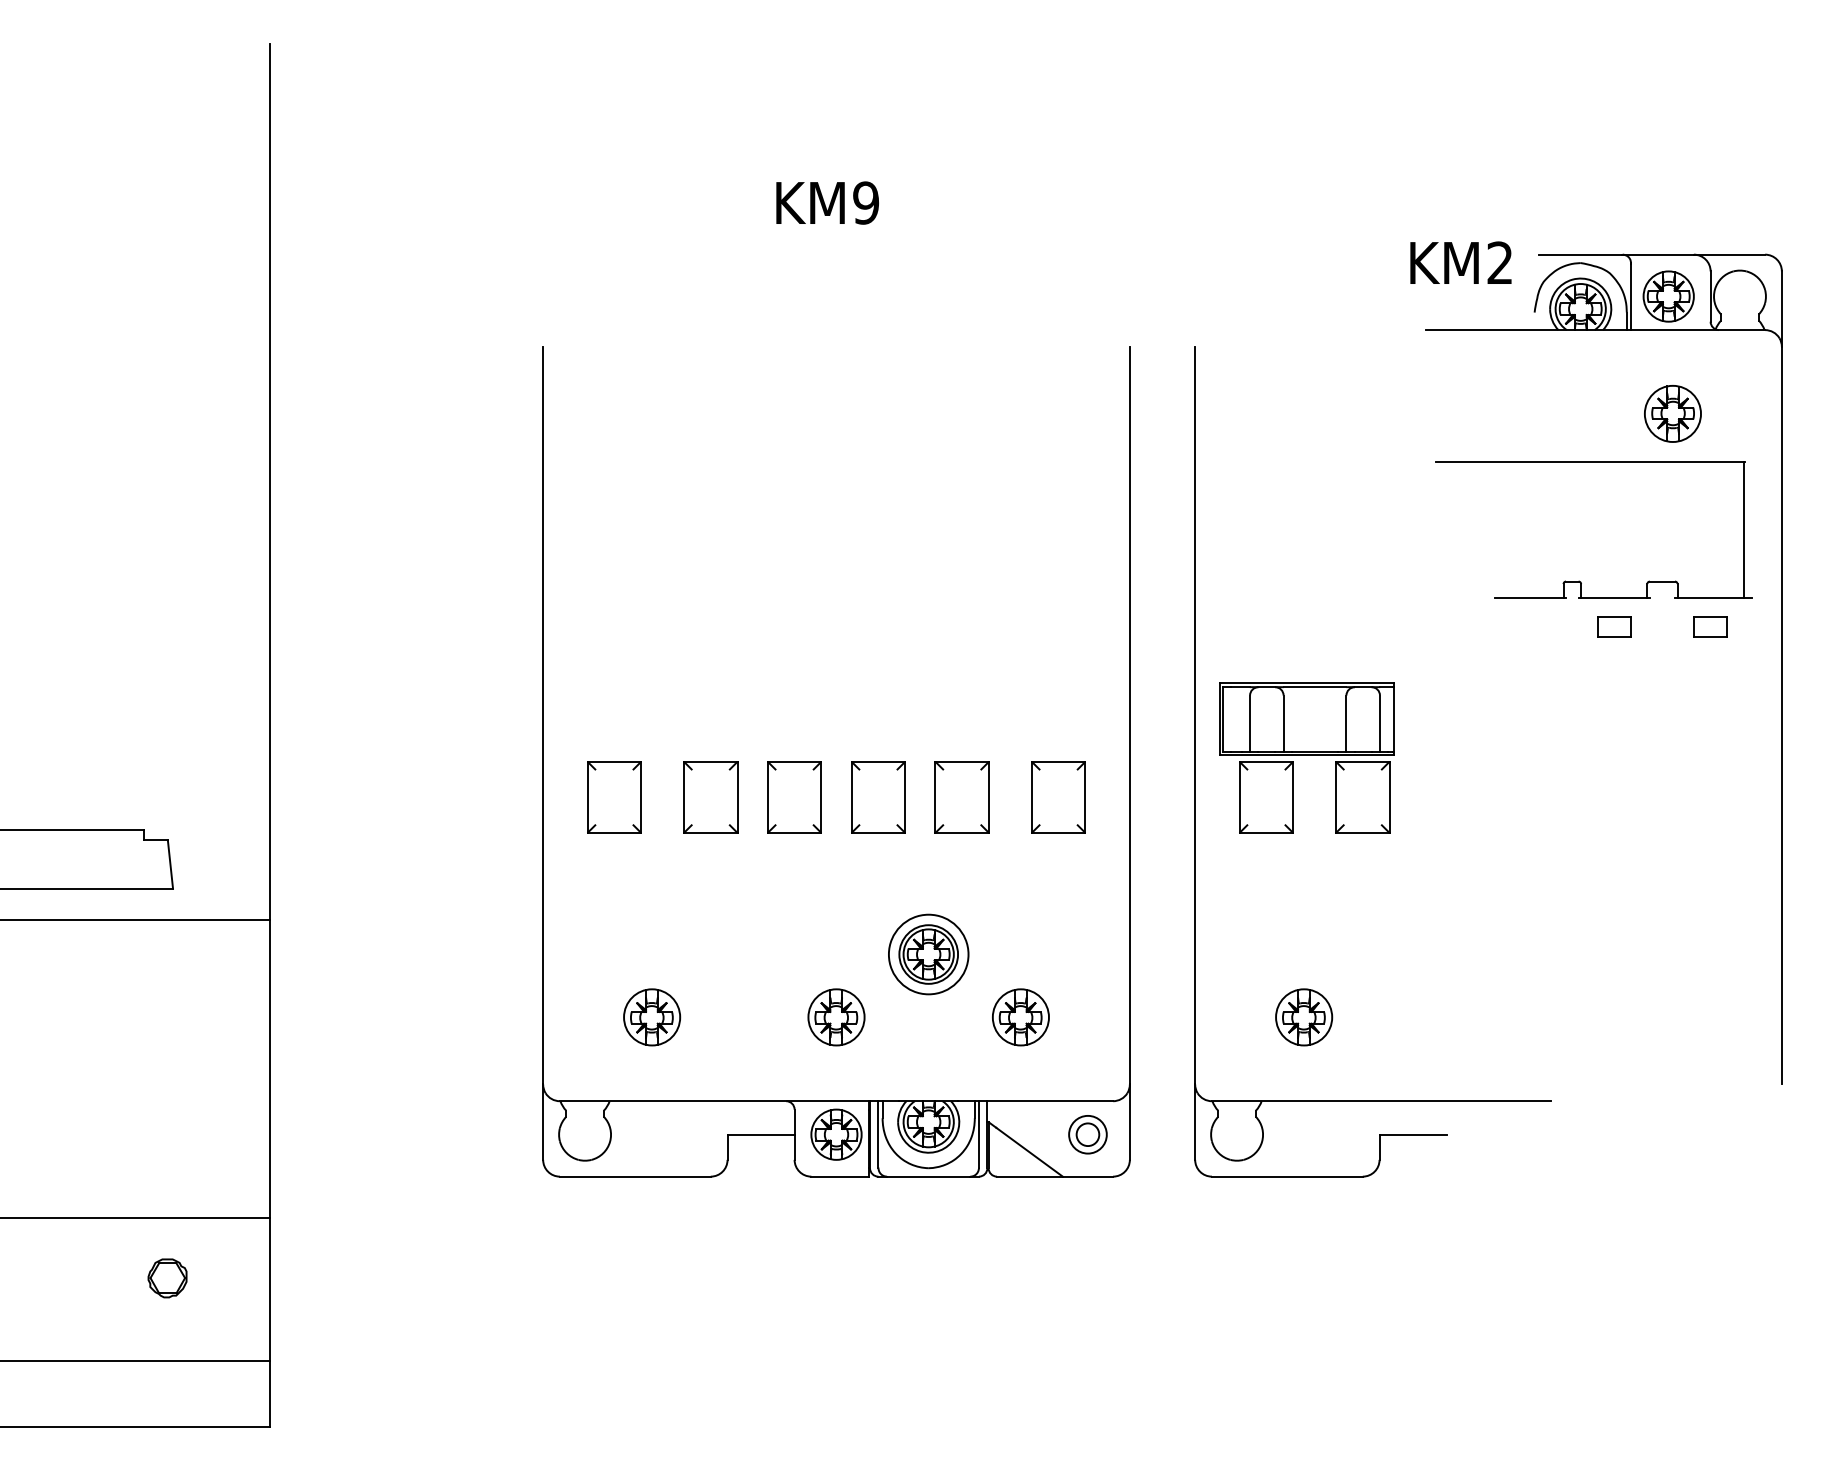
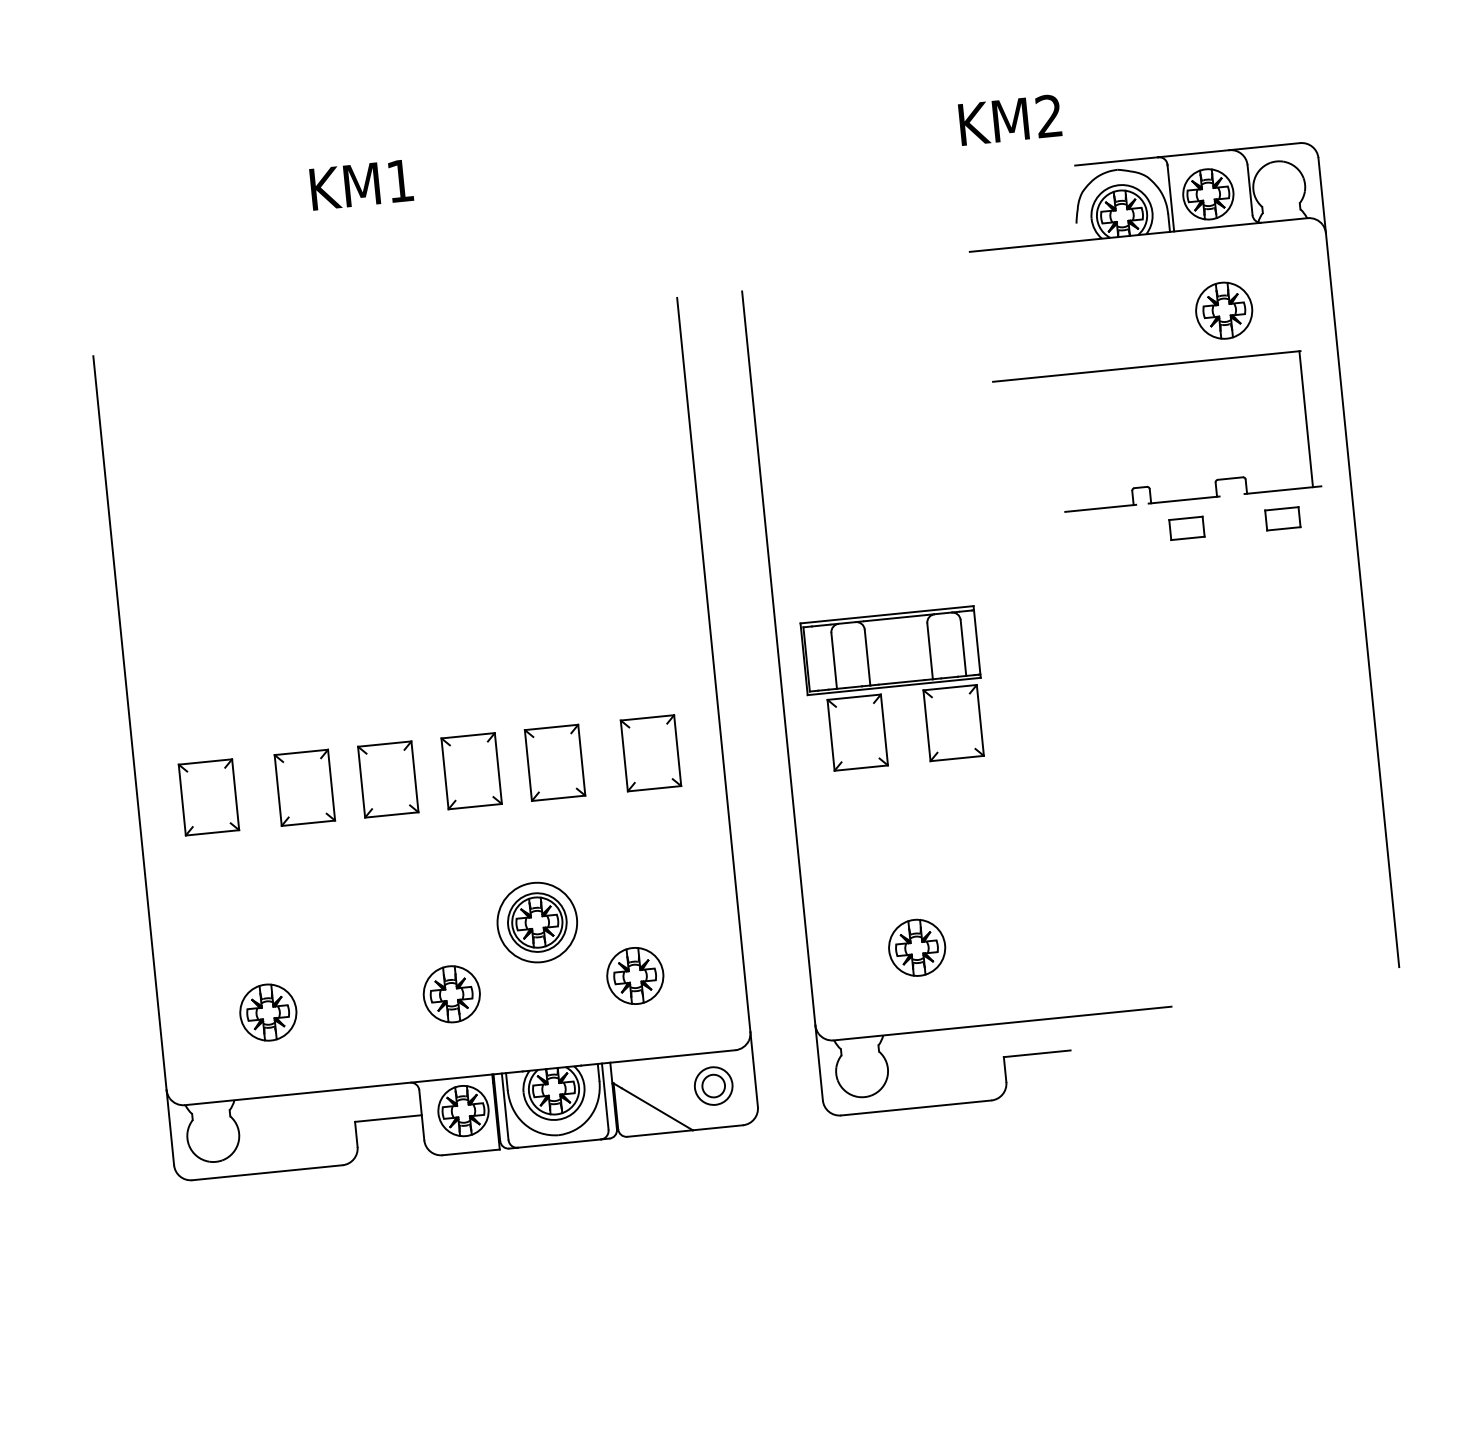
text: (865, 202) -> (399, 180), KM9 -> KM1
text: (1460, 262) -> (1009, 119), moved

